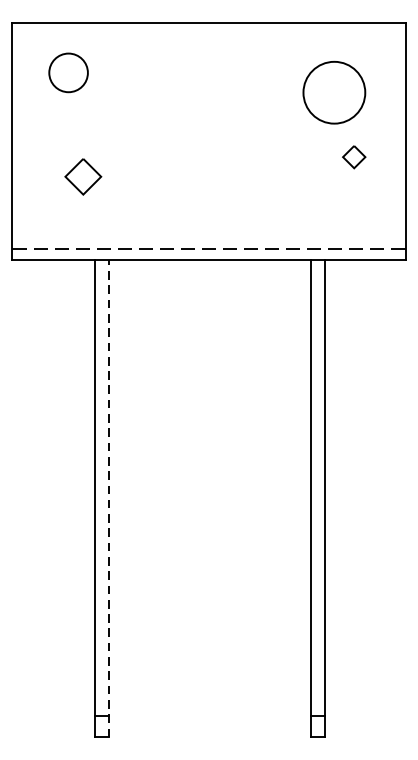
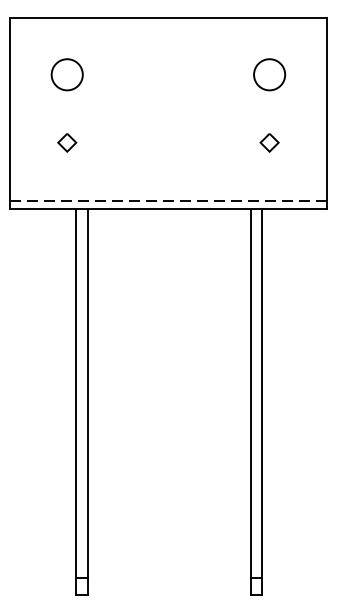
circle: (67, 72) -> (66, 74), moved
circle: (334, 92) -> (269, 74), size x0.62
part: (354, 156) -> (269, 142), moved
part: (83, 176) -> (67, 142), size x0.62
line: (108, 497) -> (87, 401), dashed -> solid

